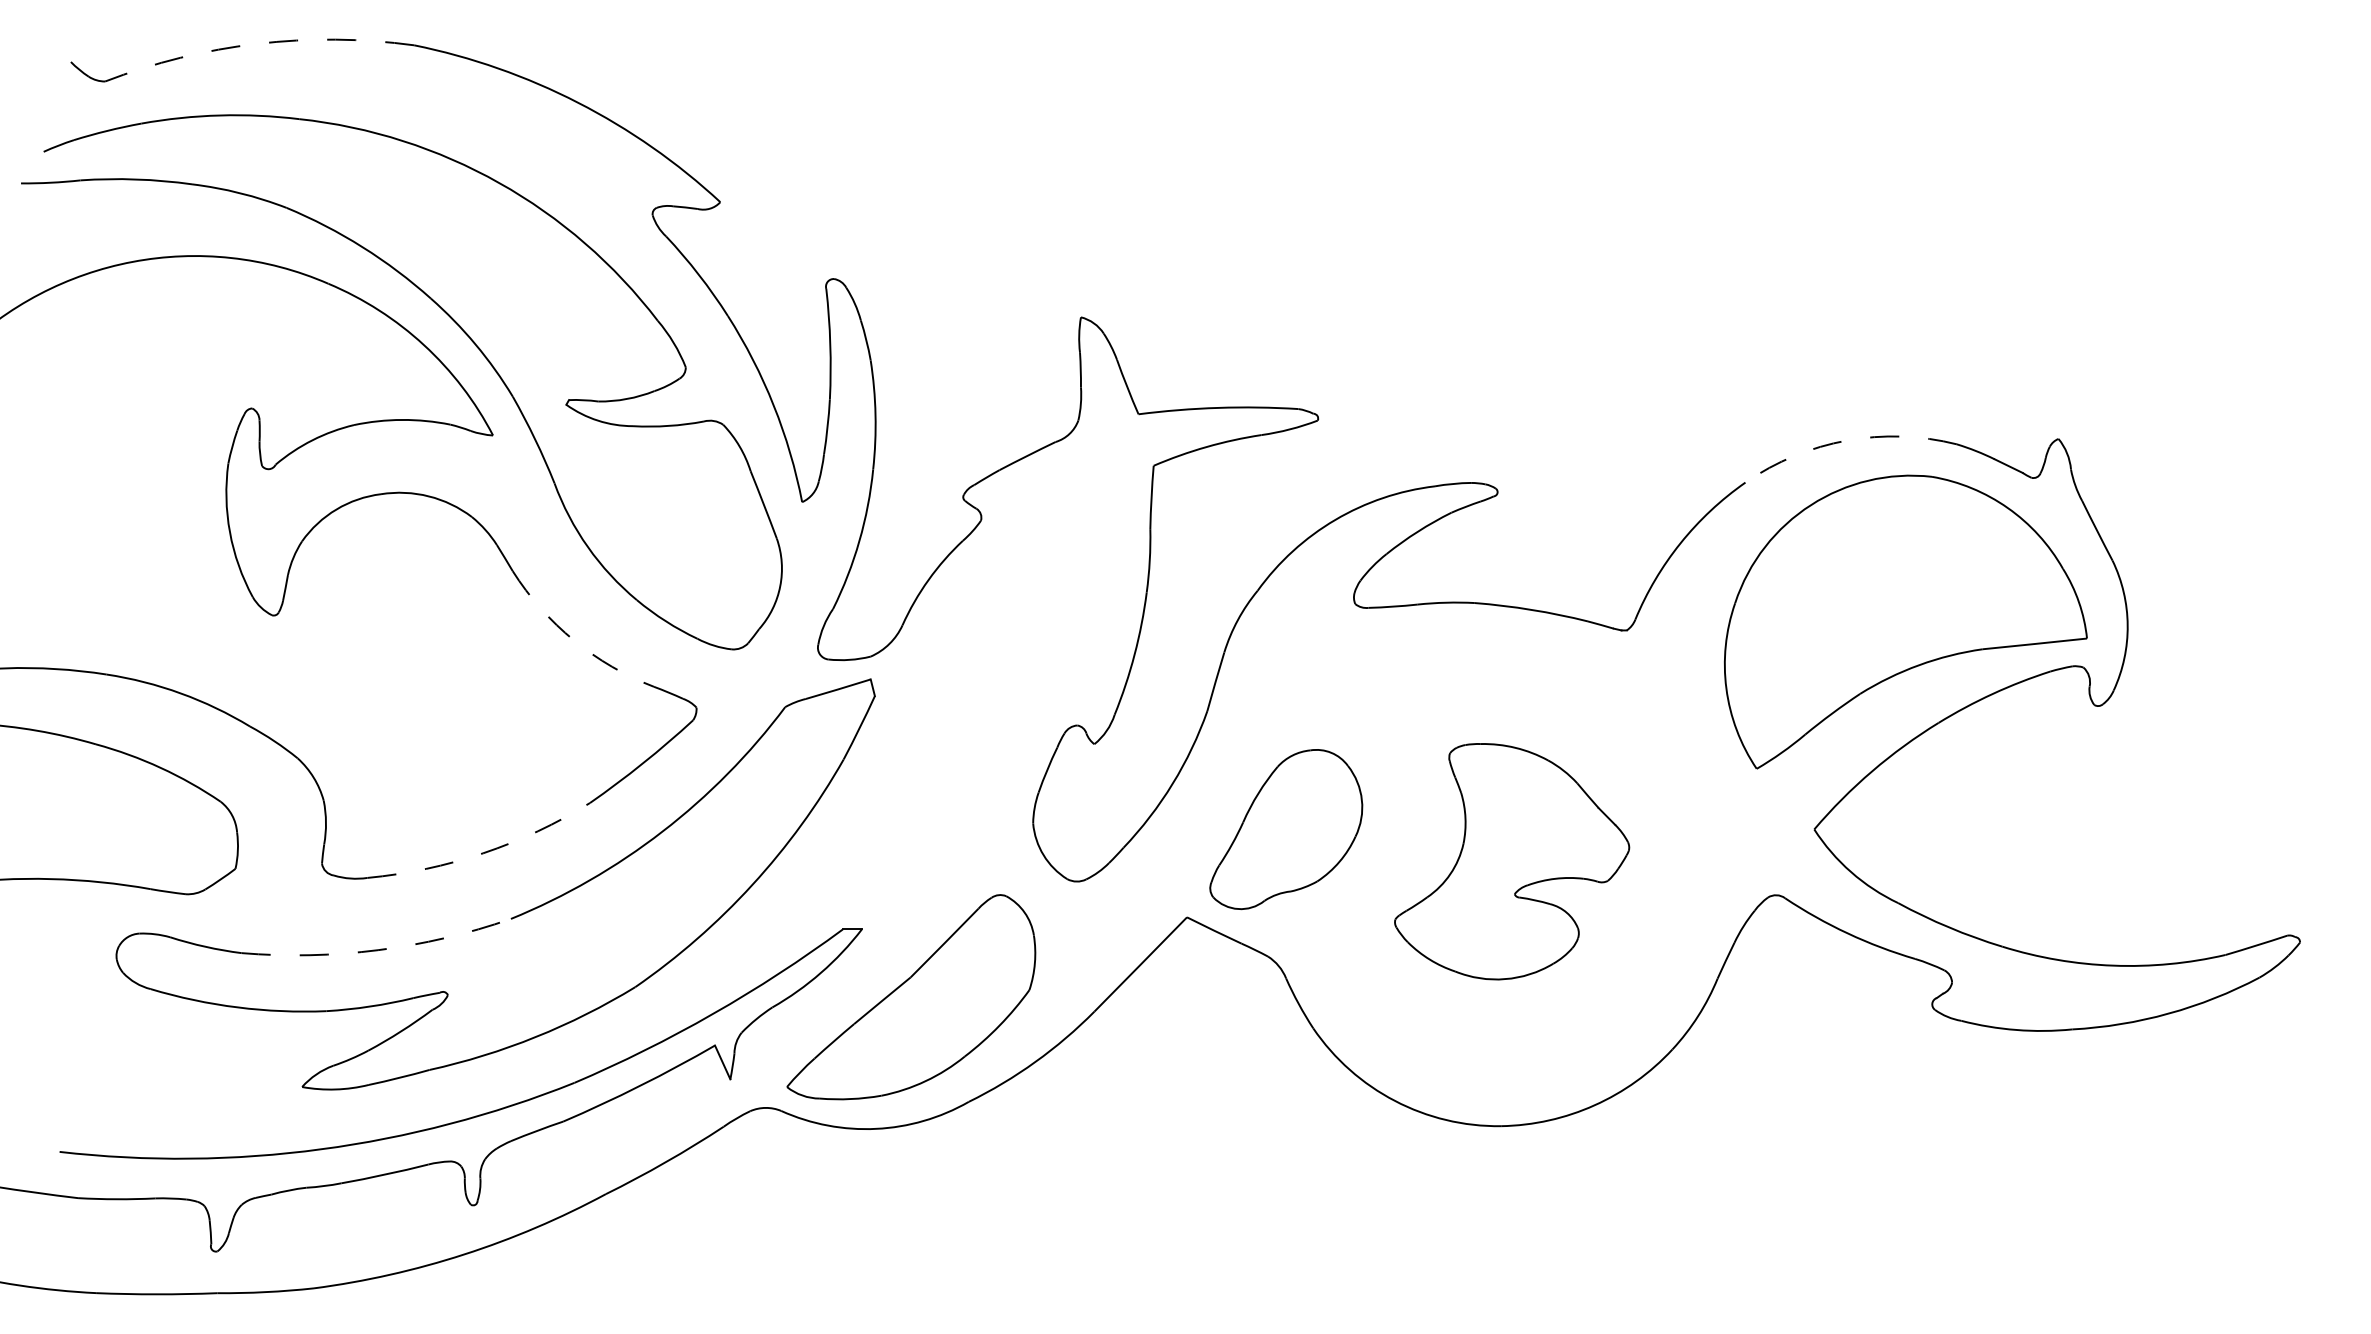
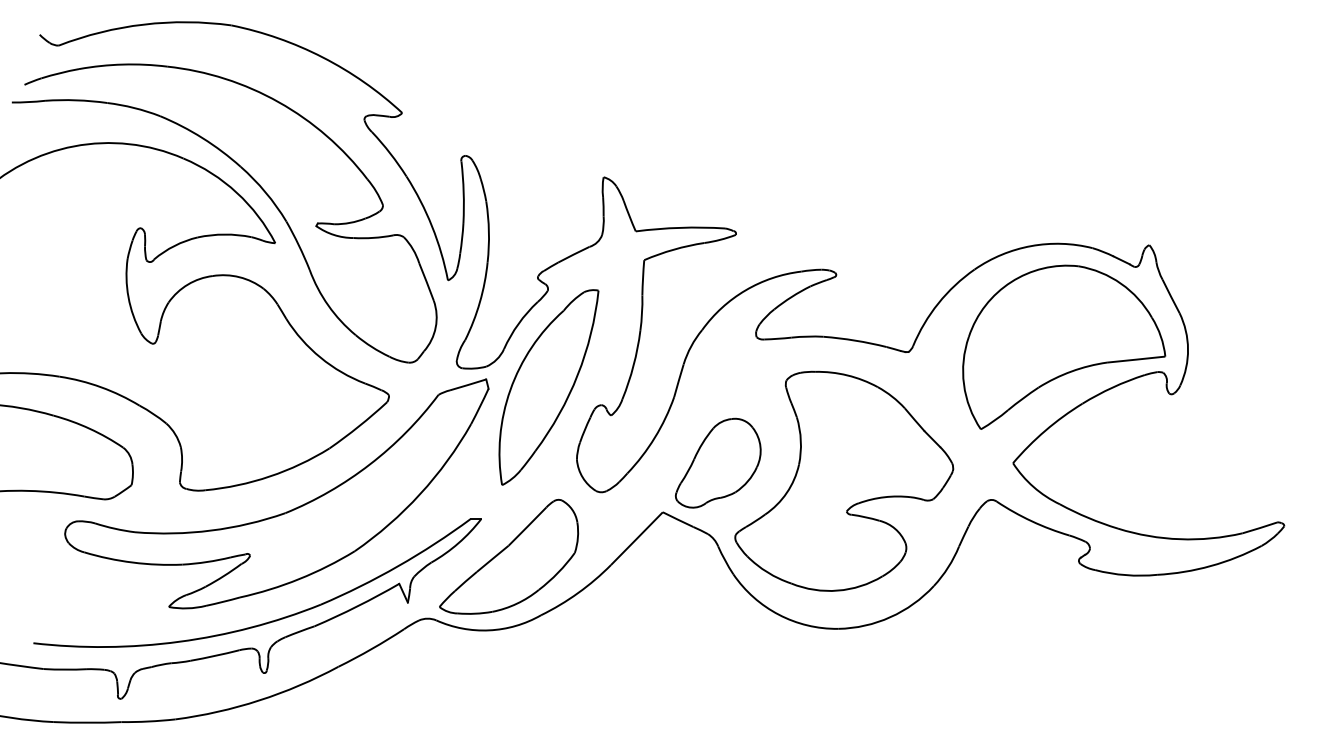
arc: (256, 43) -> (143, 24), dashed -> solid
arc: (1847, 441) -> (1031, 246), dashed -> solid
arc: (573, 640) -> (320, 357), dashed -> solid
part: (982, 693) -> (548, 387), added
arc: (482, 853) -> (269, 476), dashed -> solid
part: (1512, 860) -> (844, 480), size x1.67
arc: (378, 949) -> (211, 530), dashed -> solid

